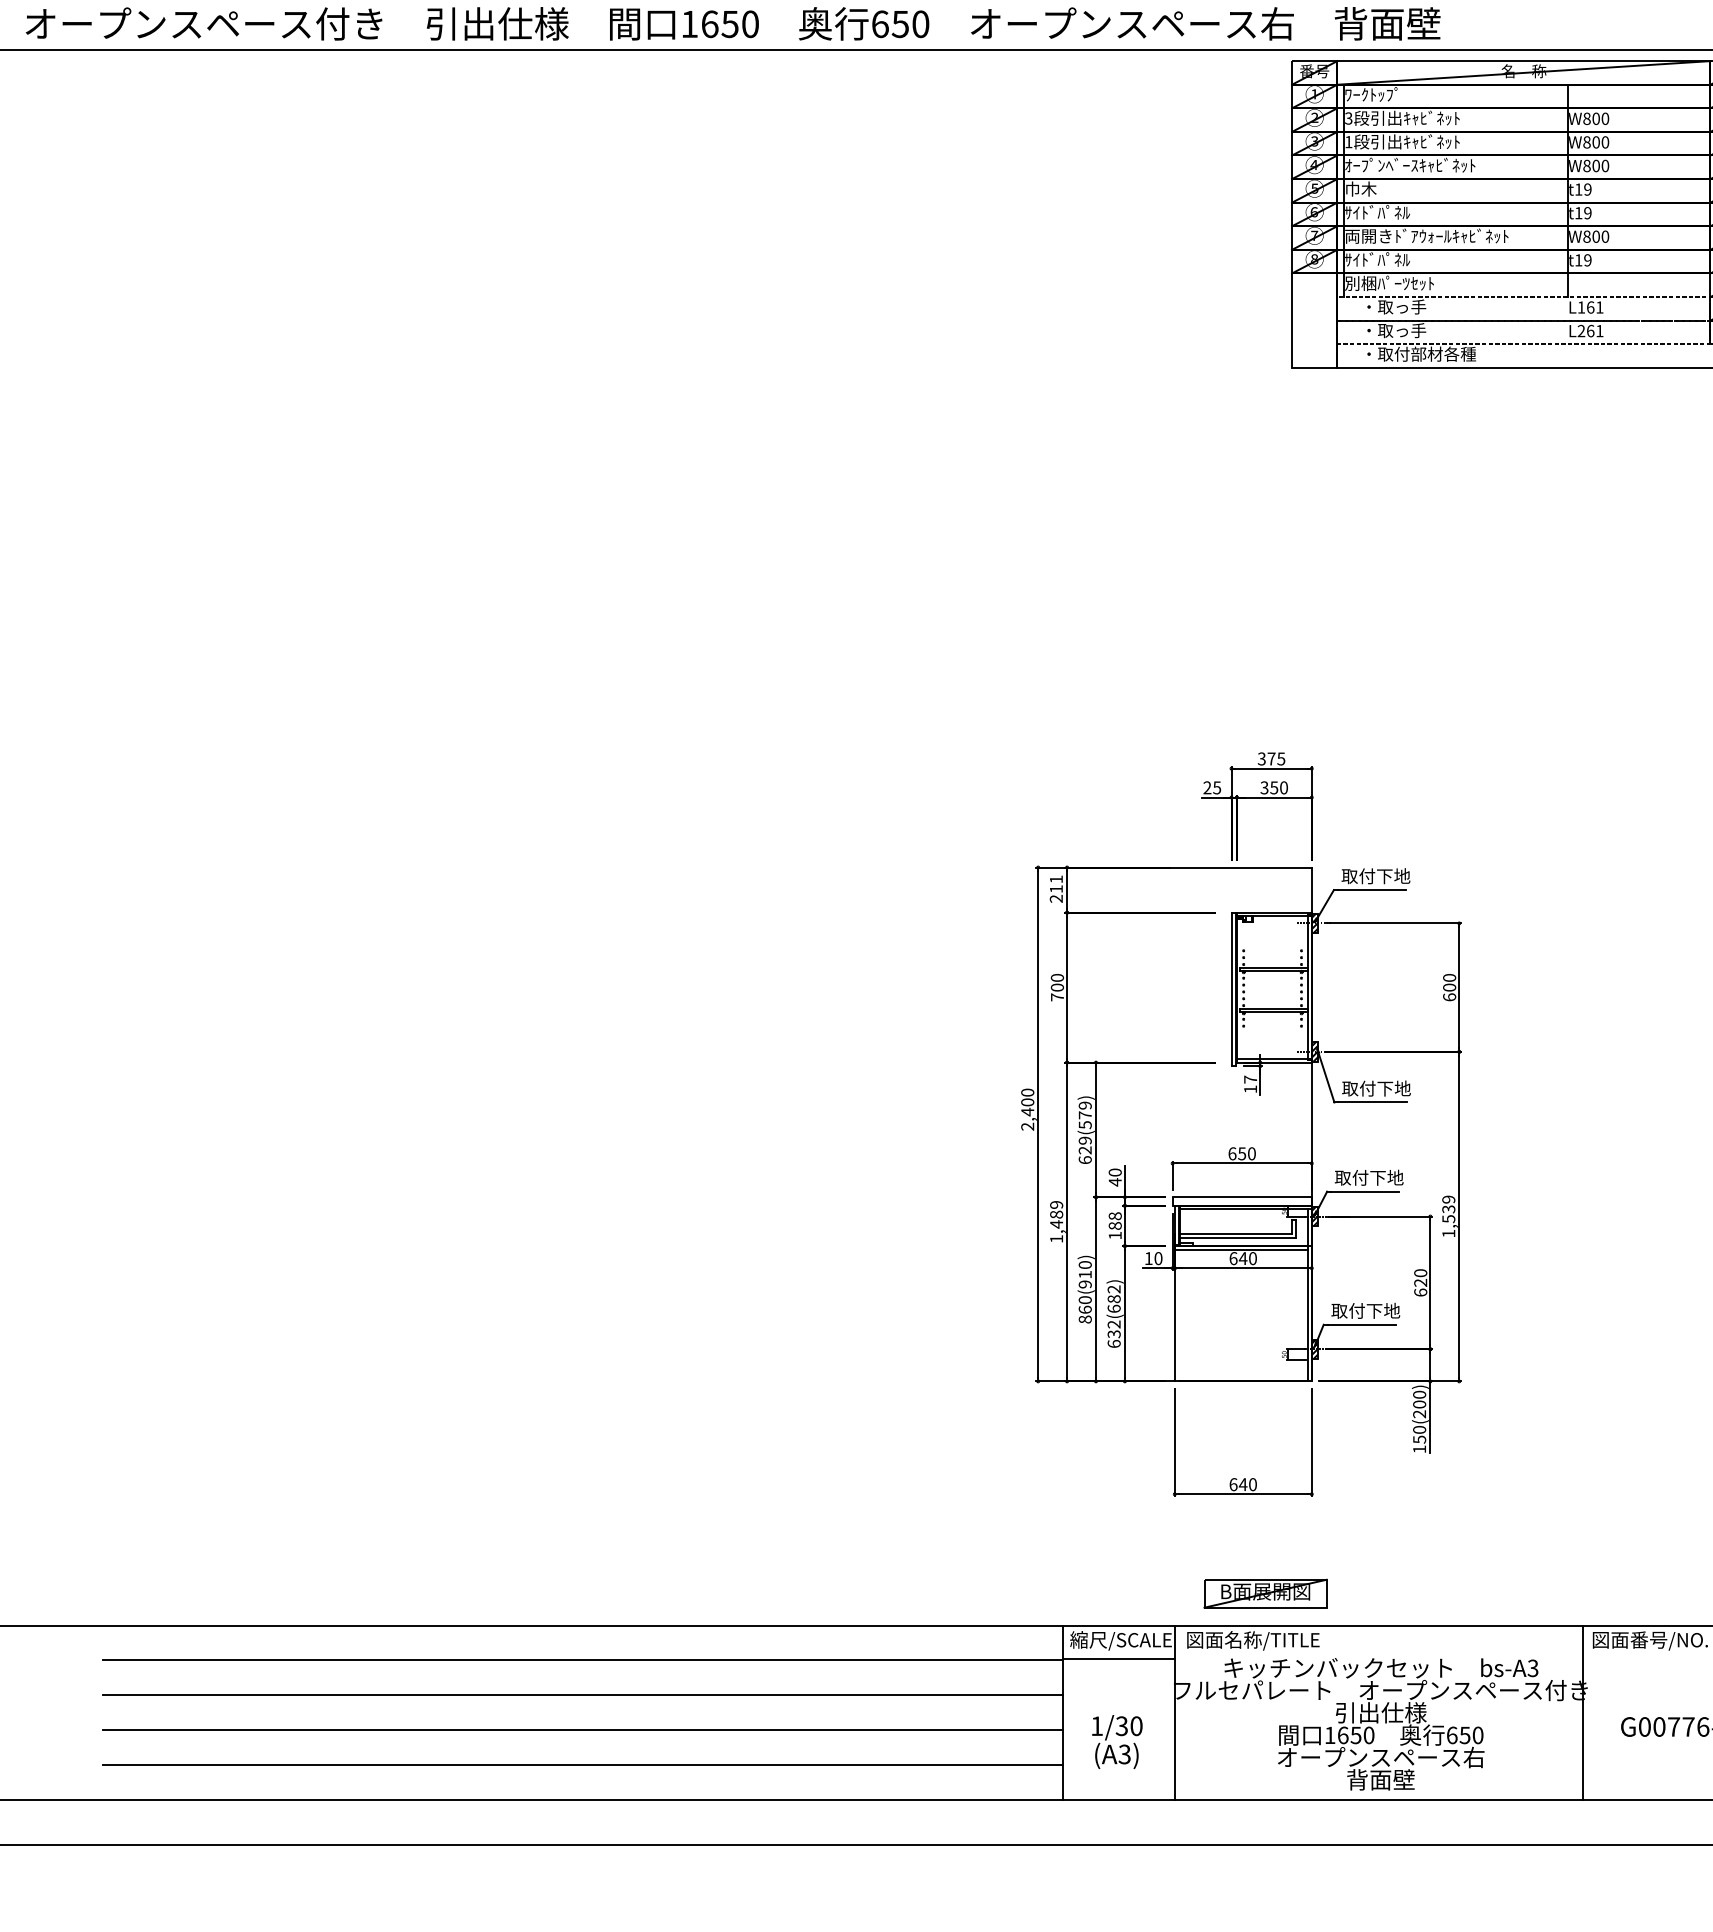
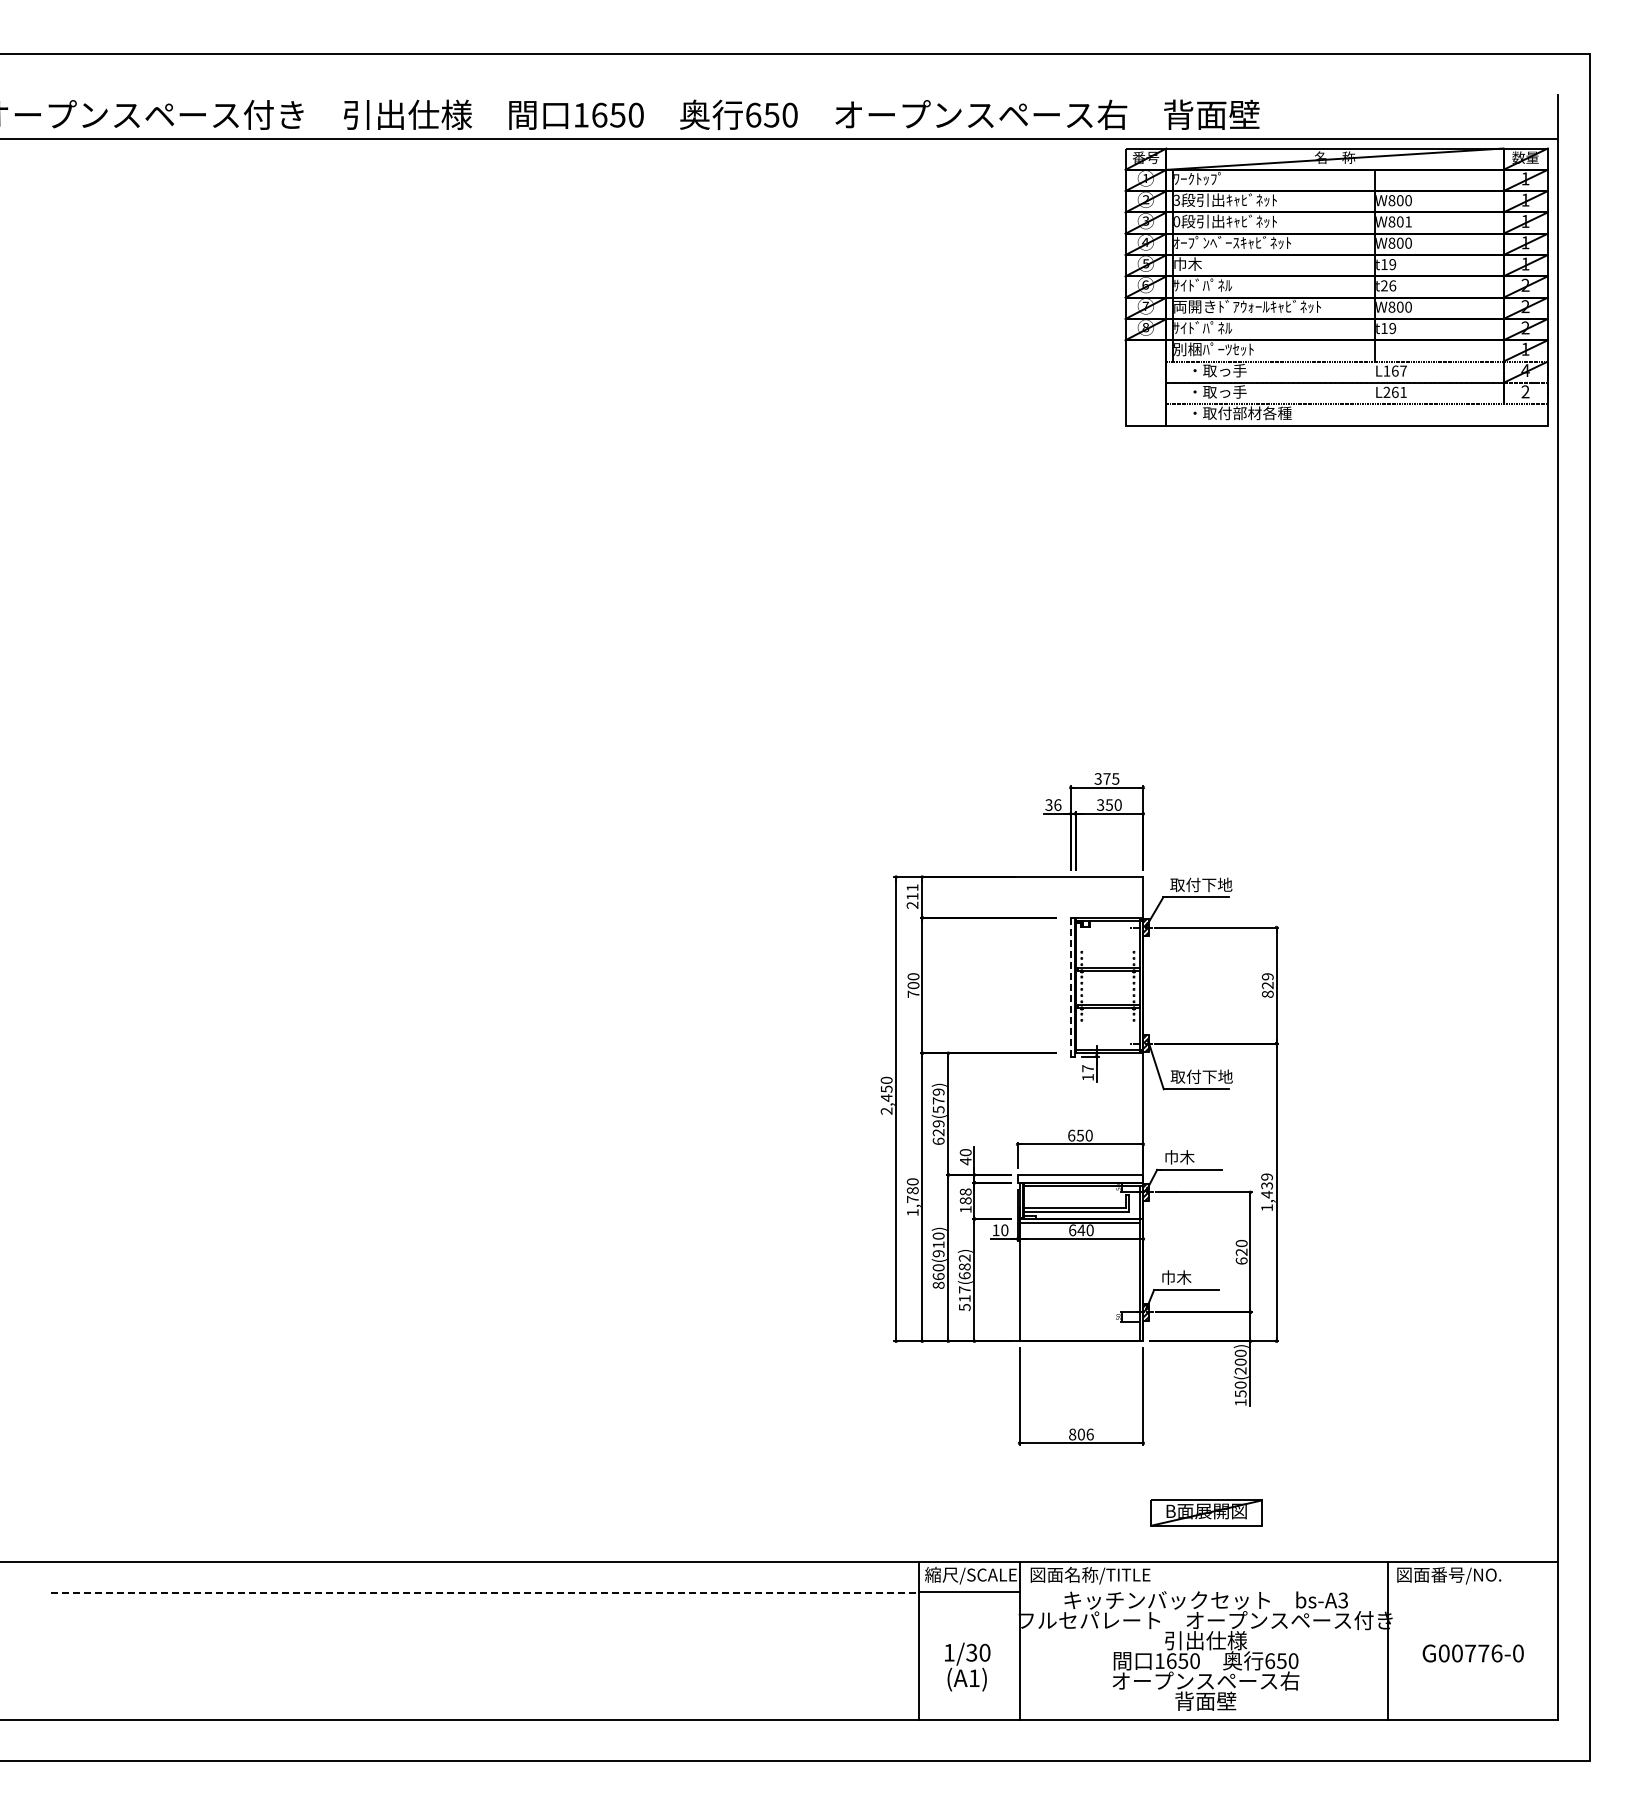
text: (1349, 141) -> (1177, 221), 1 -> 0
text: (1605, 141) -> (1408, 221), W800 -> W801
text: (1583, 212) -> (1388, 285), t19 -> t26
text: (1599, 306) -> (1403, 370), L161 -> L167
text: (1212, 787) -> (1053, 804), 25 -> 36
text: (1449, 987) -> (1267, 985), 600 -> 829
line: (1231, 988) -> (1070, 986), solid -> dashed
text: (1027, 1101) -> (886, 1088), 2,400 -> 2,450
text: (1369, 1177) -> (1195, 1157), 取付下地 -> 巾木
text: (1056, 1214) -> (912, 1190), 1,489 -> 1,780
text: (1448, 1218) -> (1266, 1194), 1,539 -> 1,439
text: (1366, 1310) -> (1192, 1277), 取付下地 -> 巾木
text: (1113, 1334) -> (964, 1298), 632(682) -> 517(682)
text: (1243, 1484) -> (1081, 1434), 640 -> 806
part: (1265, 1593) -> (1206, 1512), moved
line: (583, 1660) -> (485, 1593), solid -> dashed
line: (582, 1694) -> (484, 1624), removed
line: (582, 1730) -> (484, 1656), removed
text: (1123, 1754) -> (973, 1678), (A3) -> (A1)
line: (582, 1765) -> (484, 1688), removed

